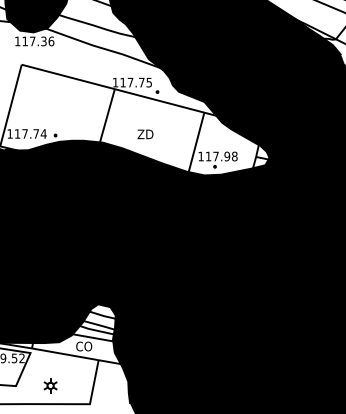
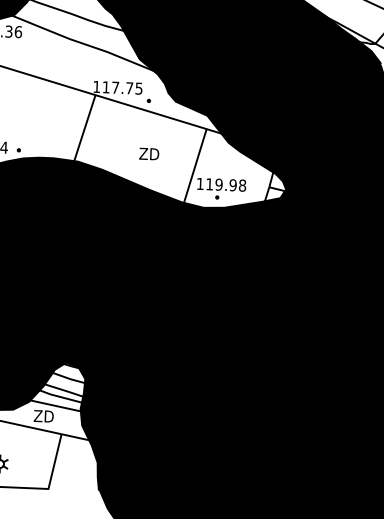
text: (145, 134) -> (149, 154), moved
text: (215, 156) -> (218, 184), 117.98 -> 119.98
text: (84, 346) -> (44, 416), CO -> ZD

